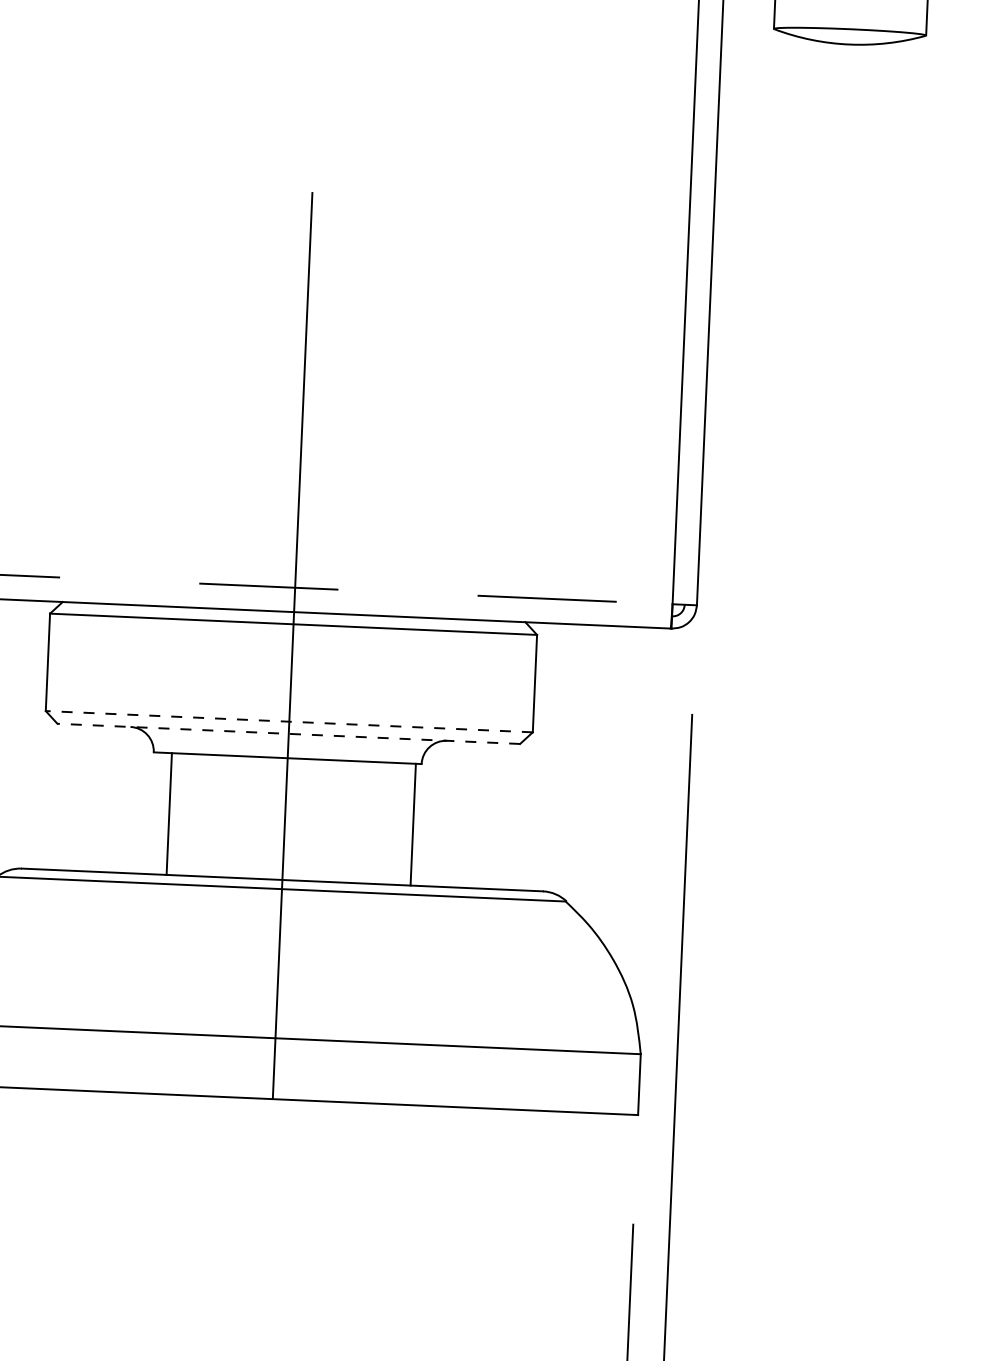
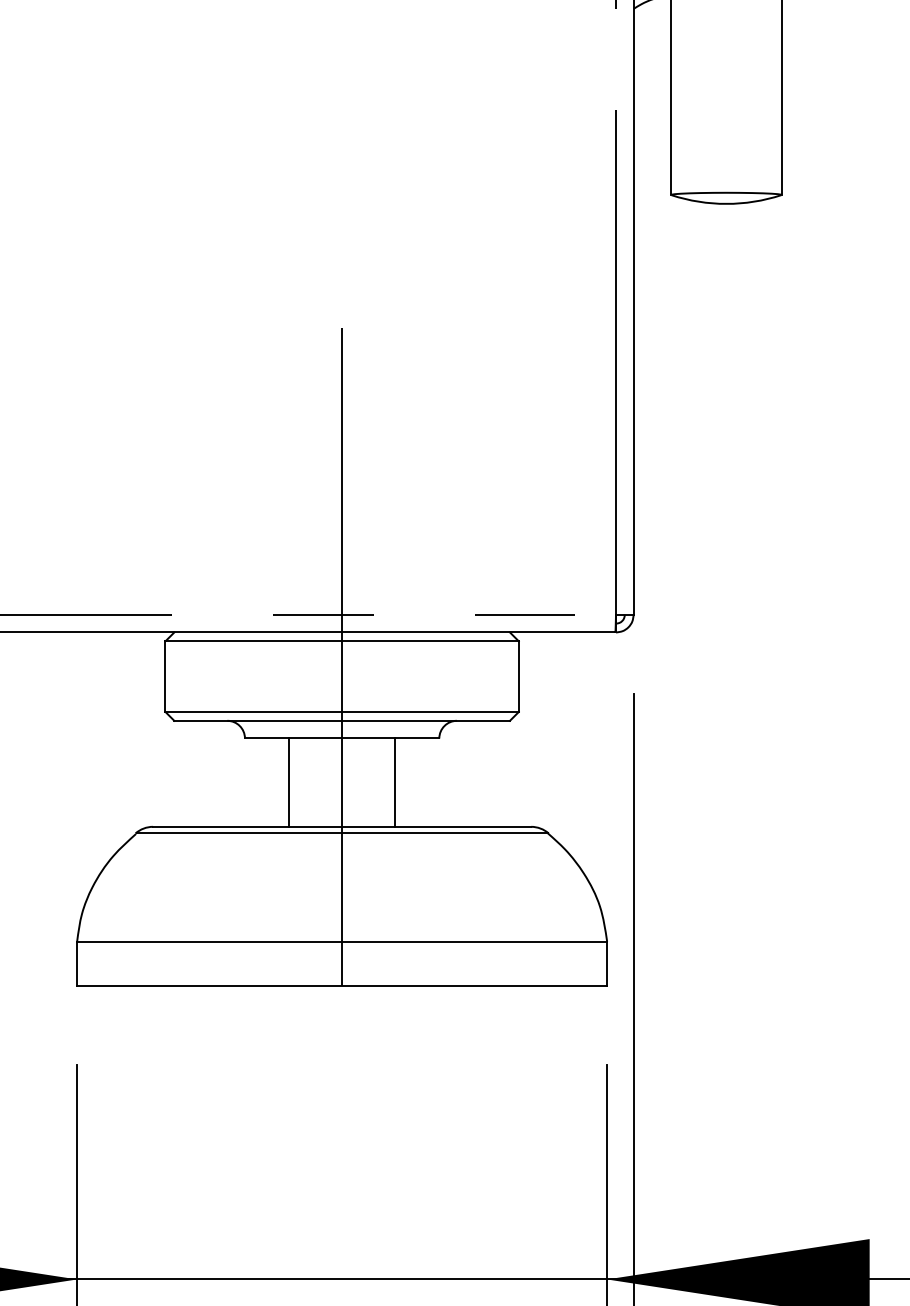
line: (289, 721) -> (342, 711), dashed -> solid
line: (289, 733) -> (342, 720), dashed -> solid
line: (169, 813) -> (289, 782), moved
line: (413, 824) -> (395, 782), moved

